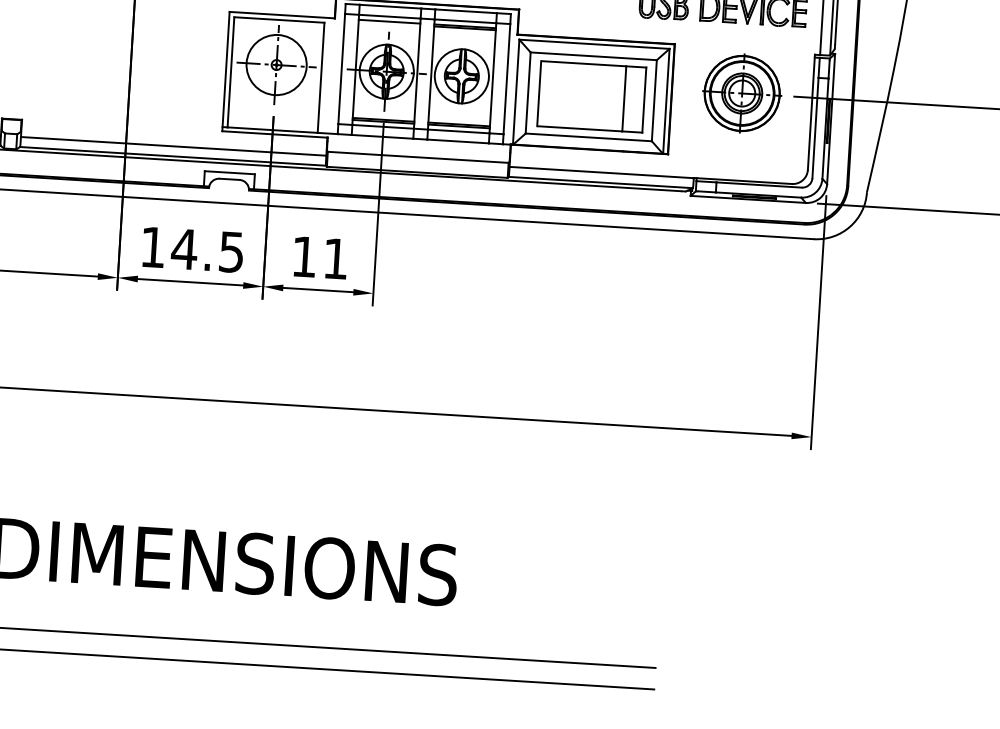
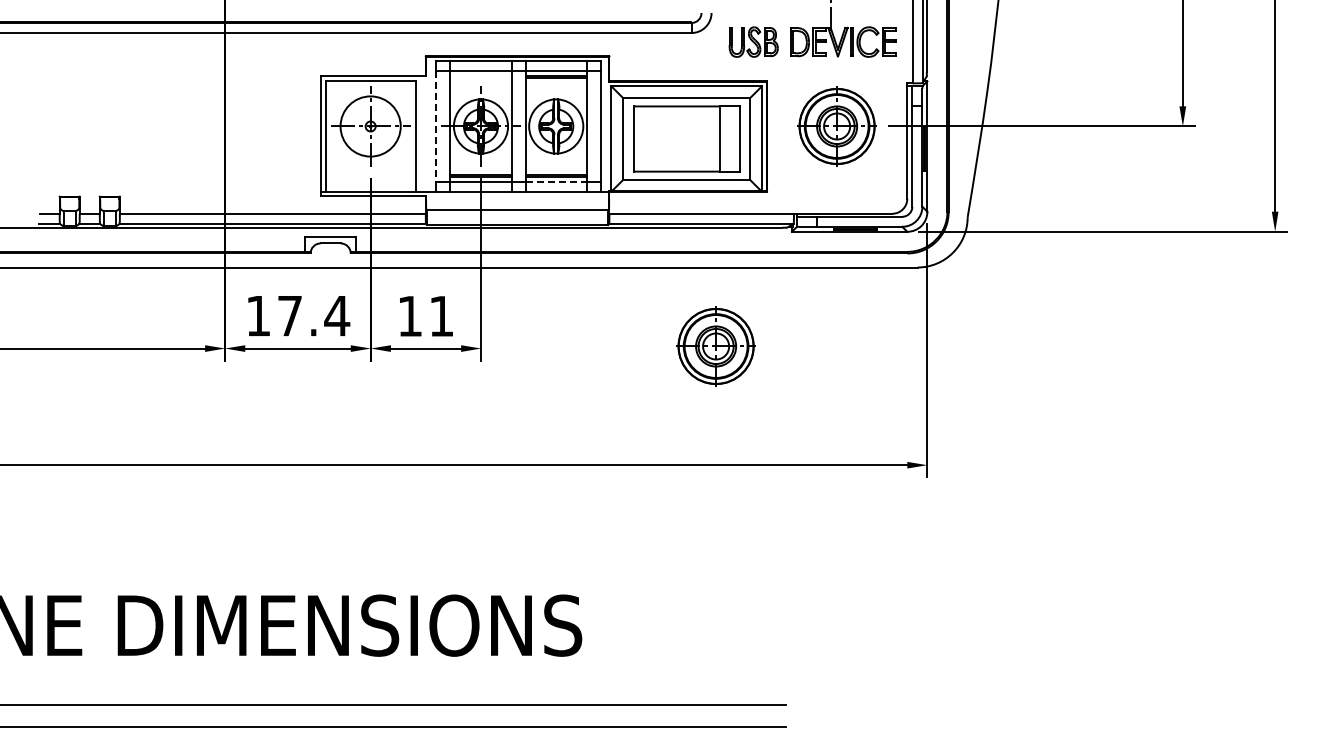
line: (389, 21) -> (480, 76), removed
line: (341, 70) -> (435, 127), solid -> dashed
line: (458, 131) -> (556, 181), solid -> dashed
text: (207, 251) -> (313, 316), 14.5 -> 17.4
part: (607, 305) -> (715, 346), added

